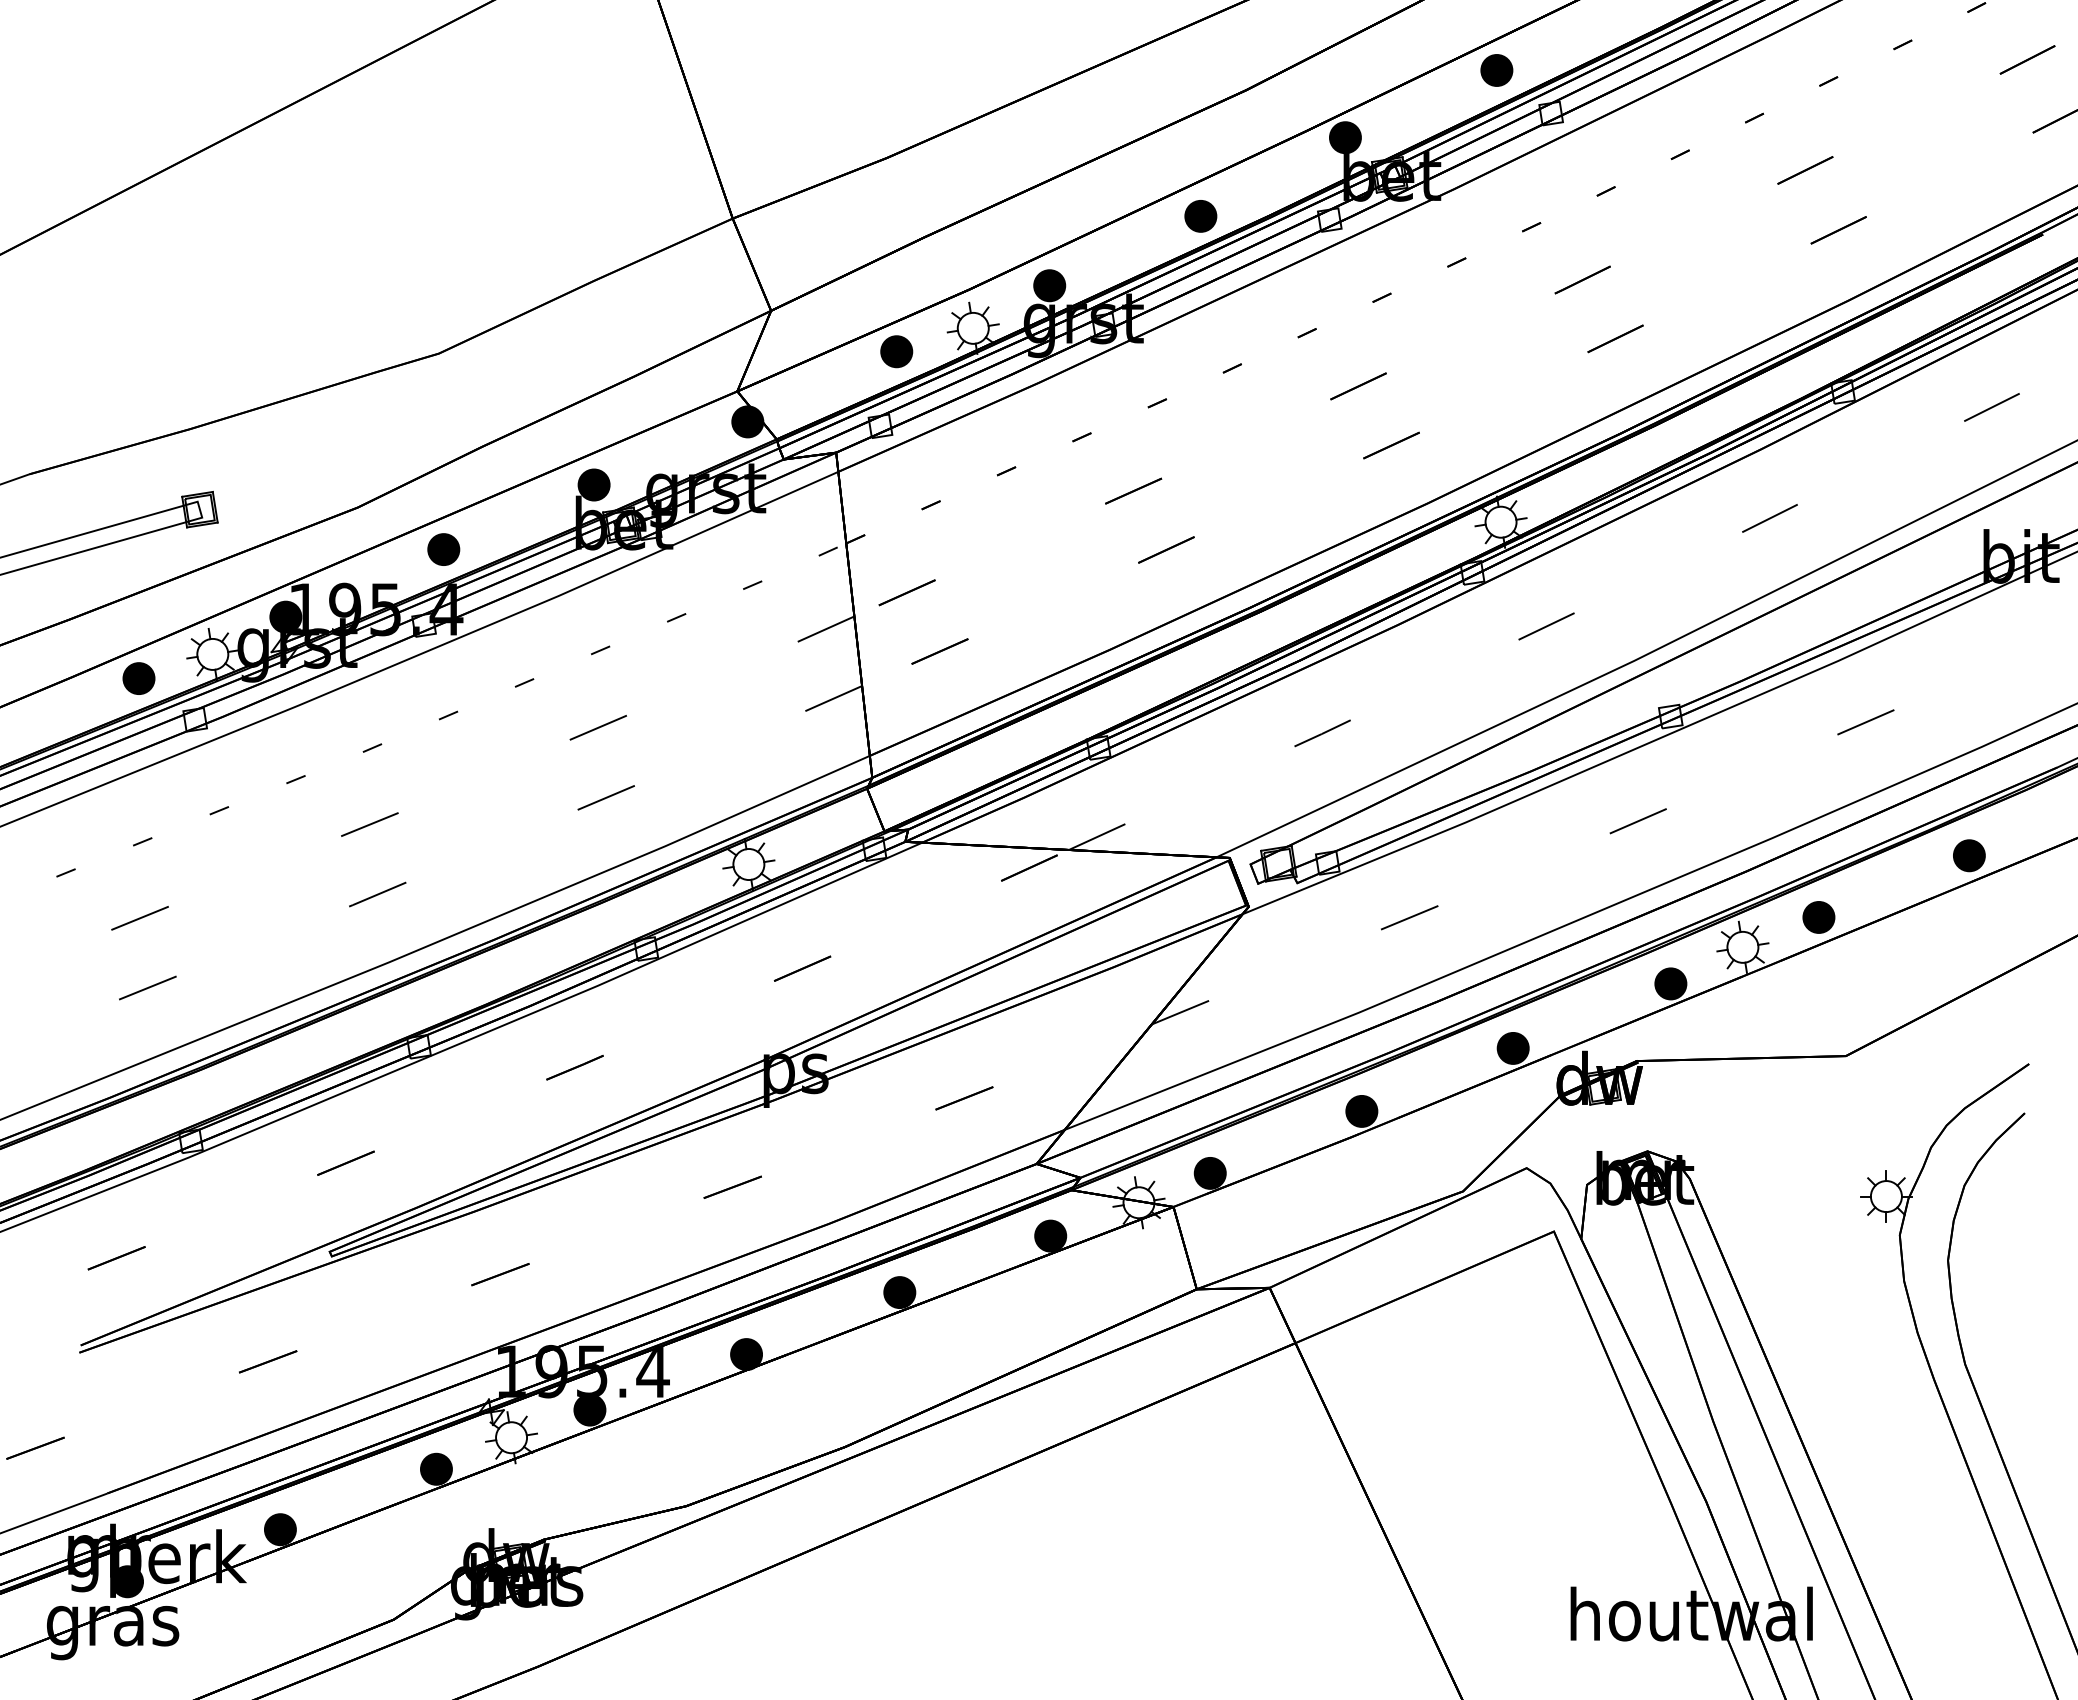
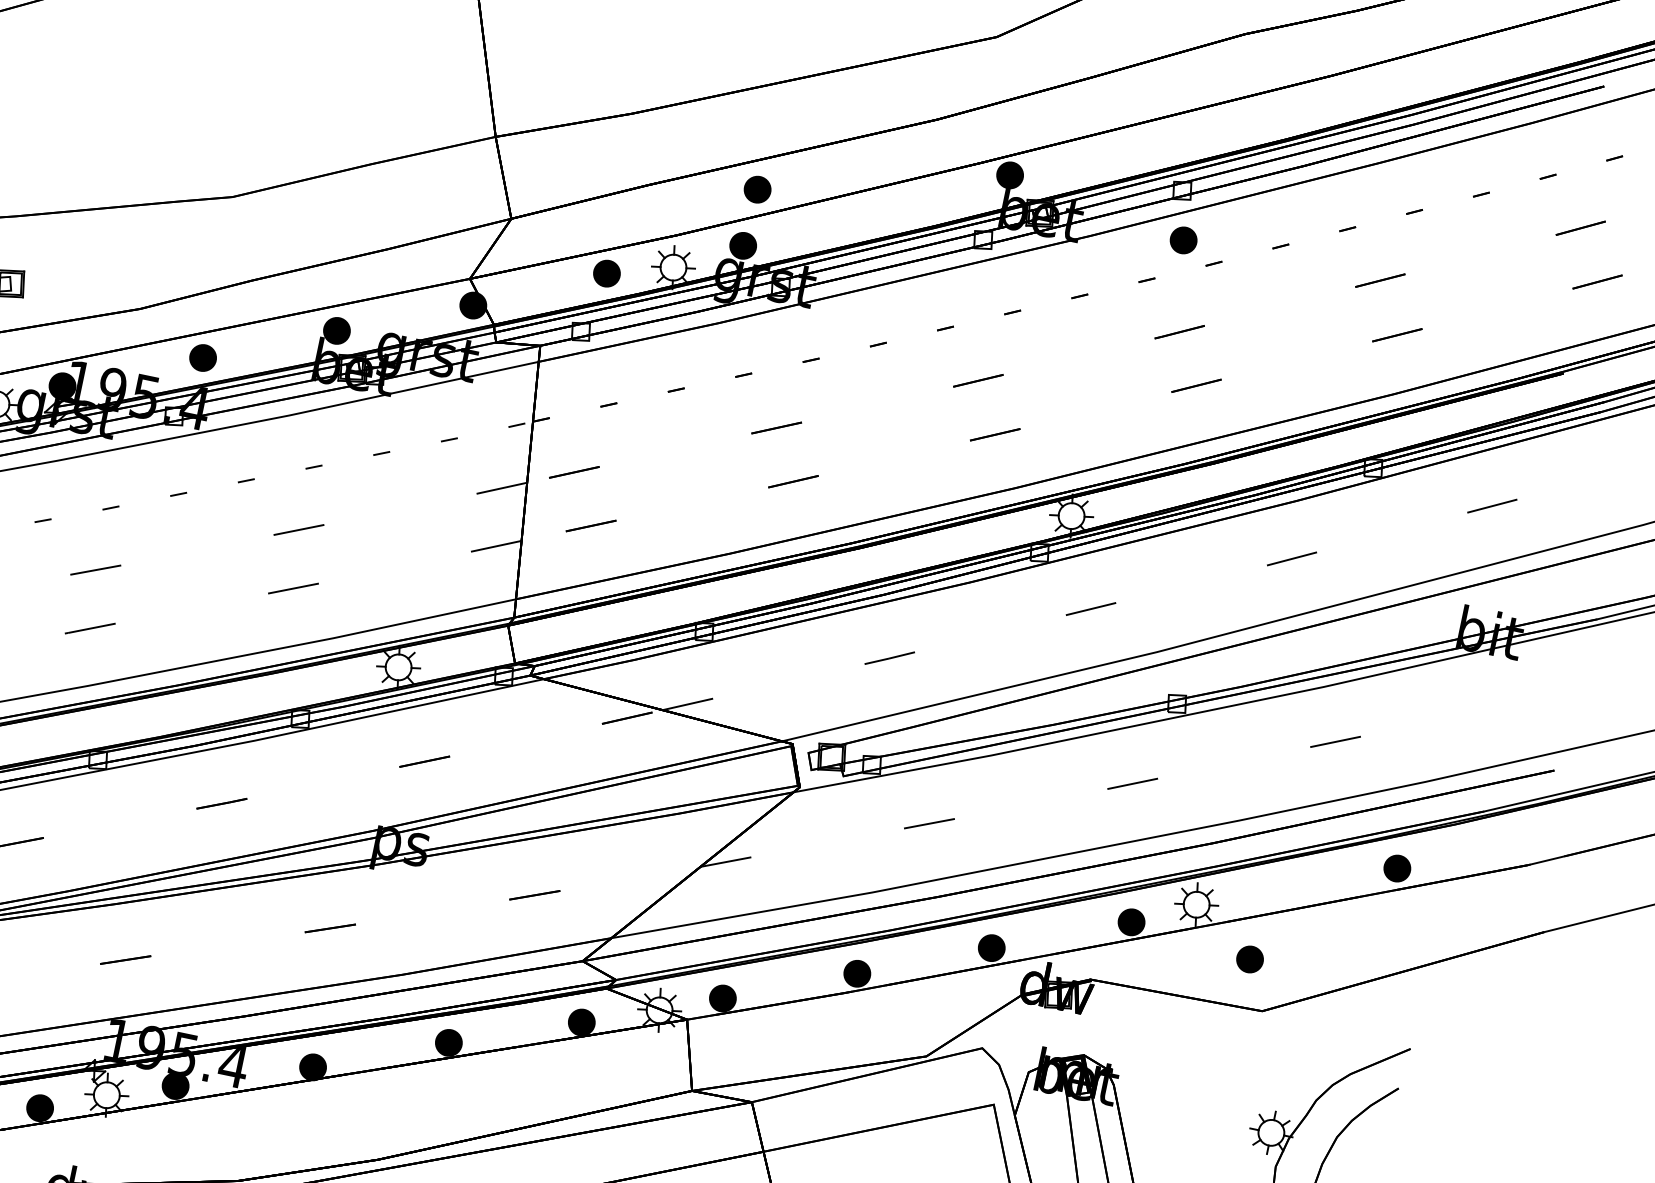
part: (1496, 70) -> (1183, 240), moved
part: (1200, 216) -> (757, 189), moved
part: (1818, 917) -> (1249, 959), moved

